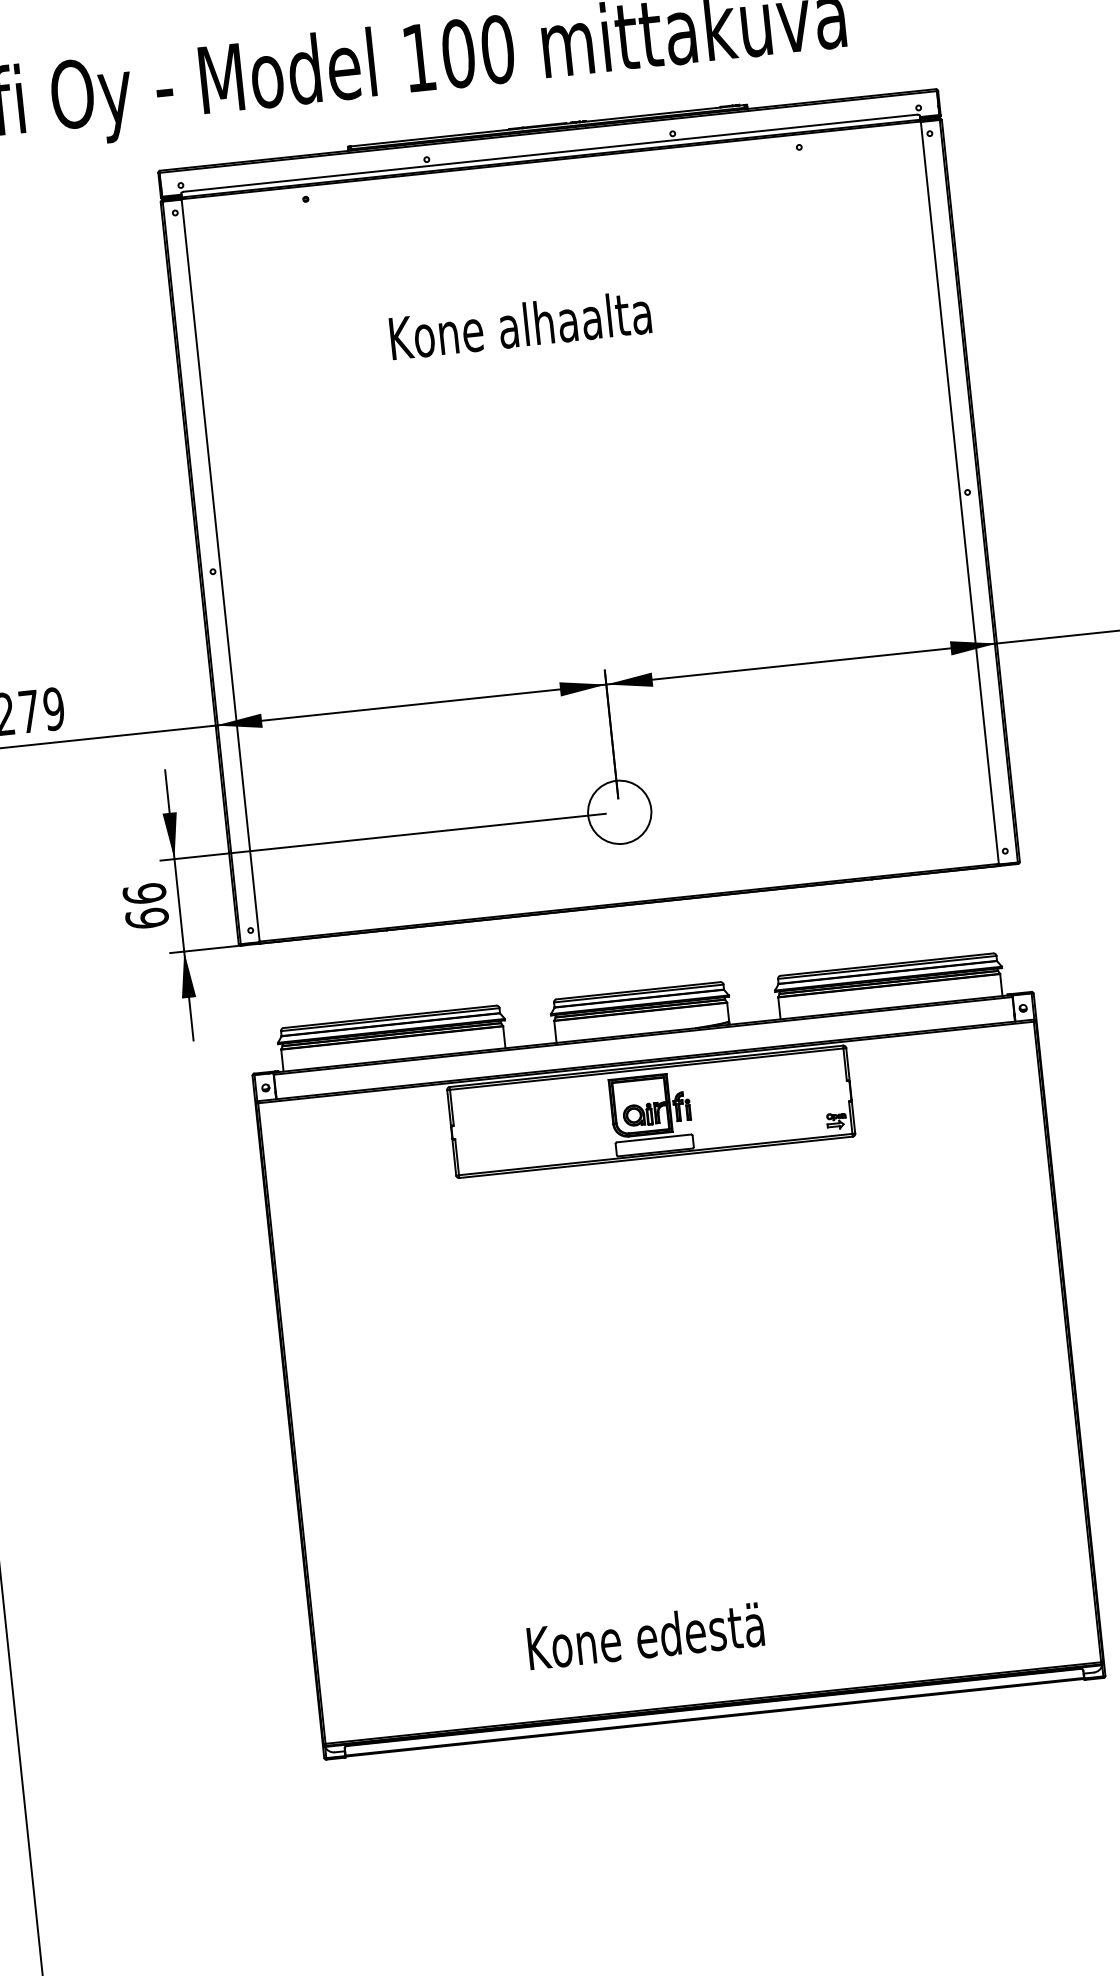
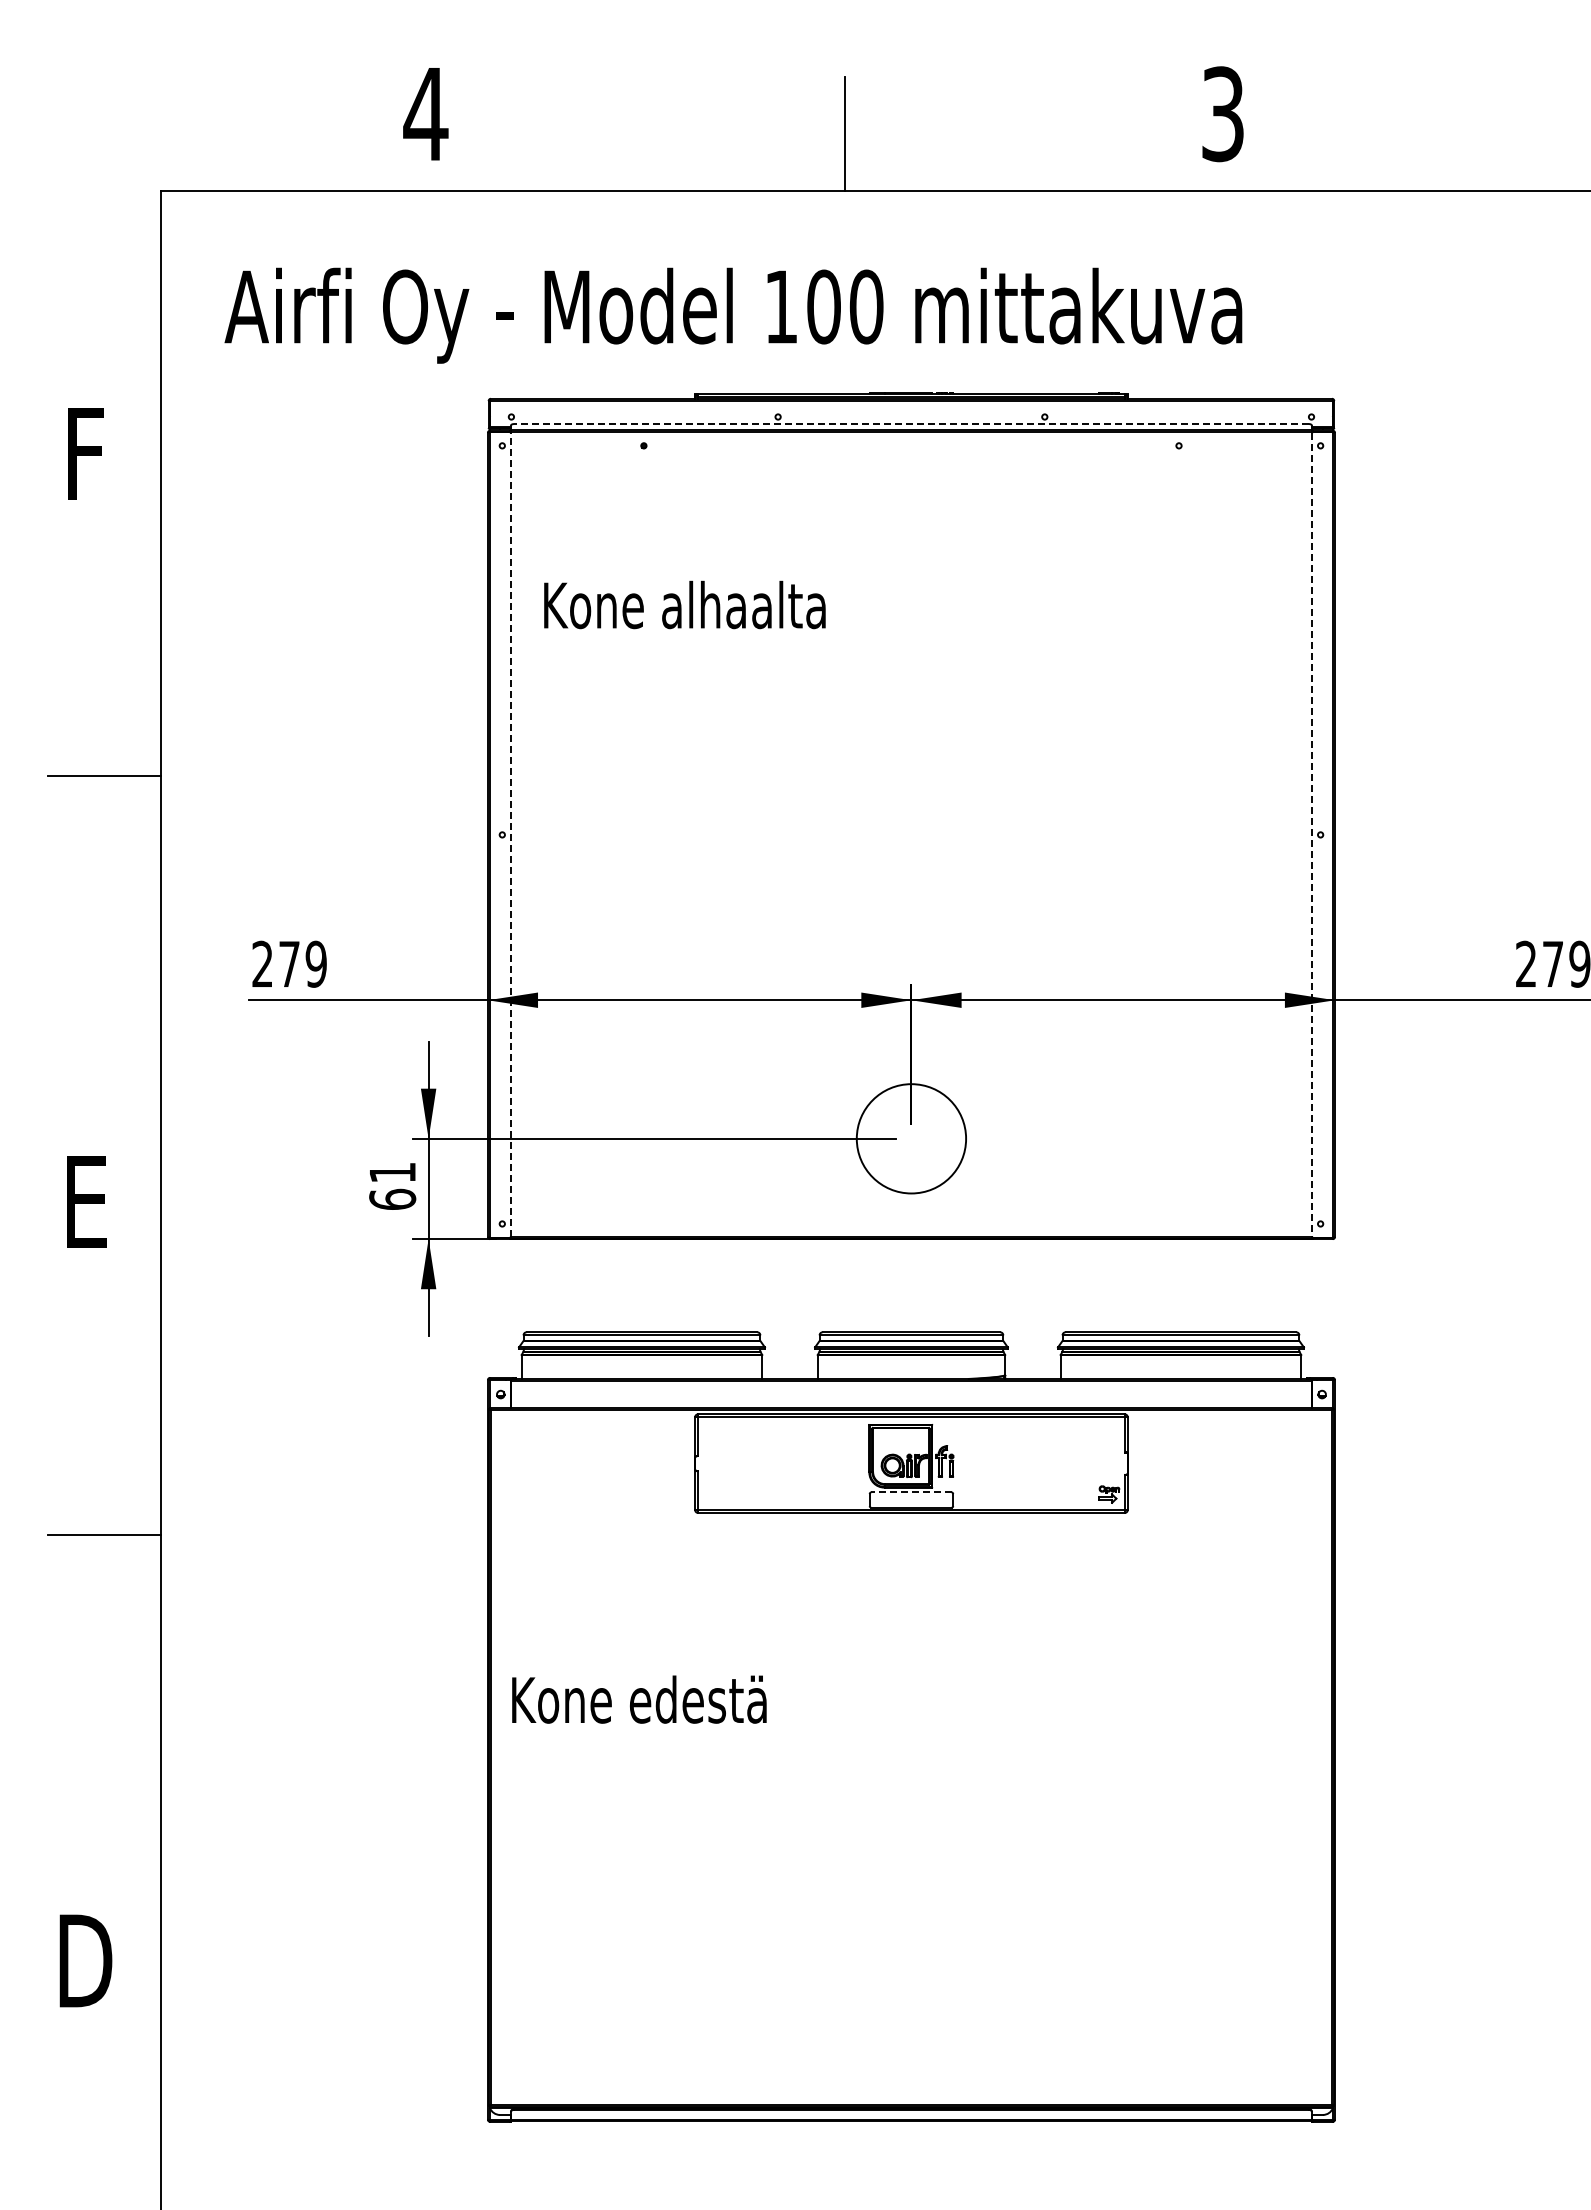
line: (549, 153) -> (910, 424), solid -> dashed
text: (520, 324) -> (684, 604), moved
line: (960, 492) -> (1312, 834), solid -> dashed
line: (220, 570) -> (510, 834), solid -> dashed
circle: (619, 812) -> (911, 1138), size x1.6
text: (144, 893) -> (392, 1172), 66 -> 61
line: (653, 1138) -> (910, 1492), solid -> dashed
text: (645, 1636) -> (639, 1699), moved

